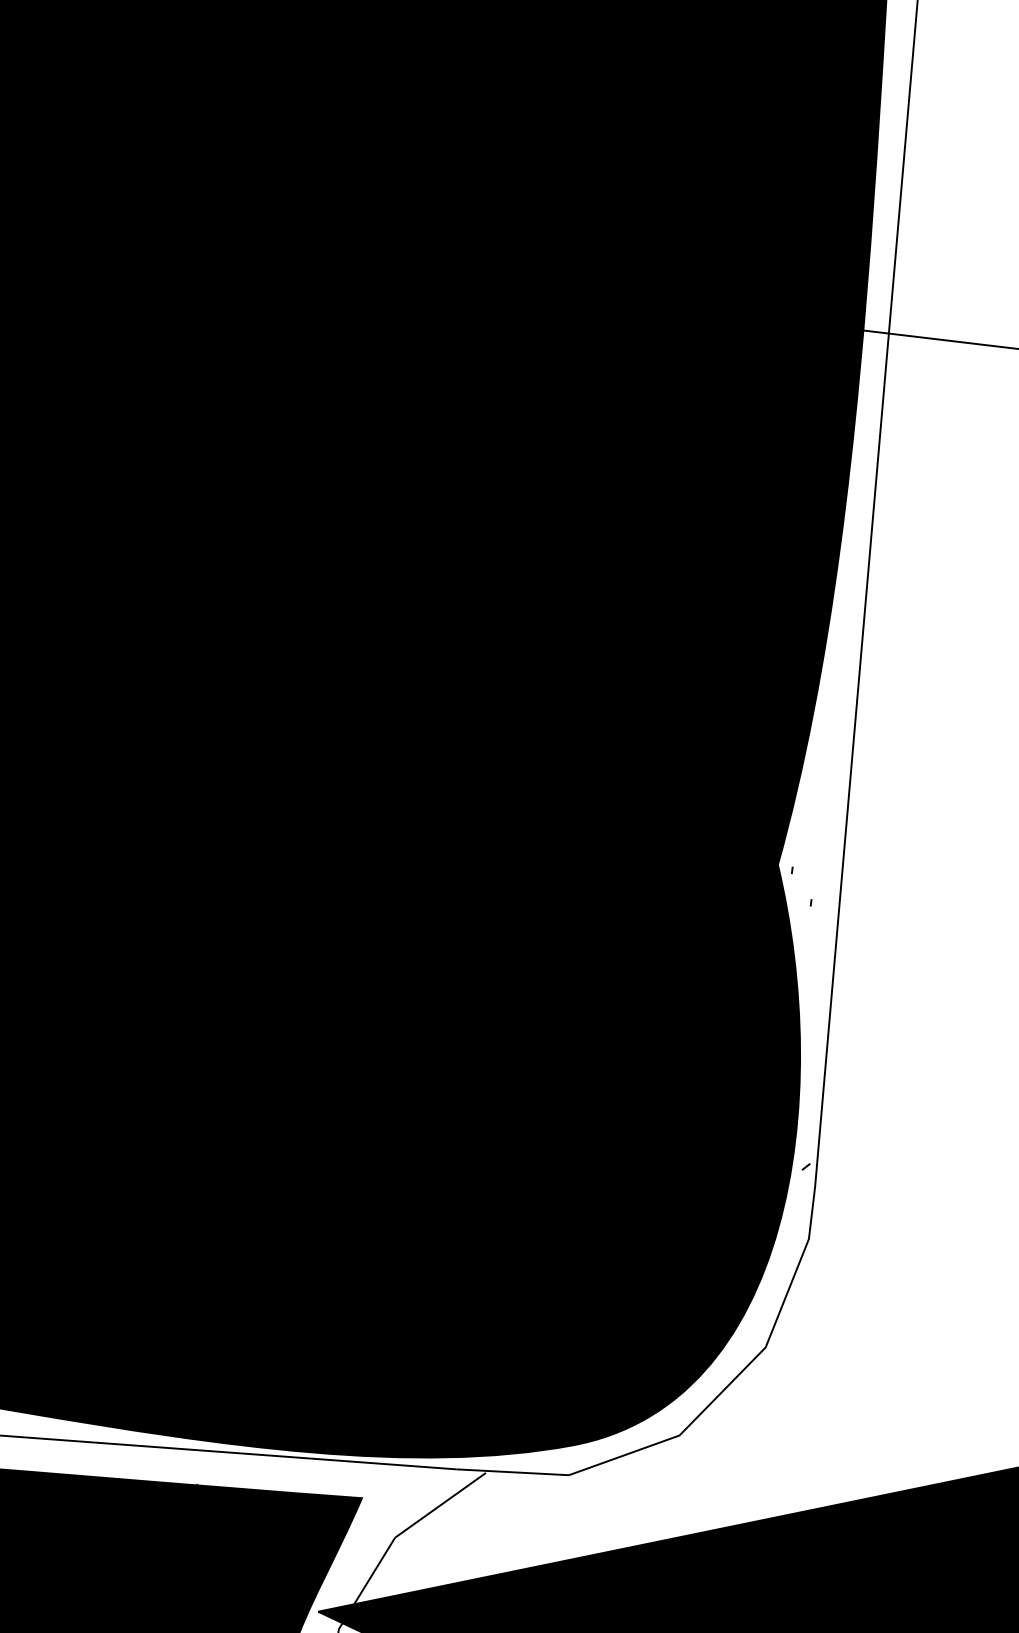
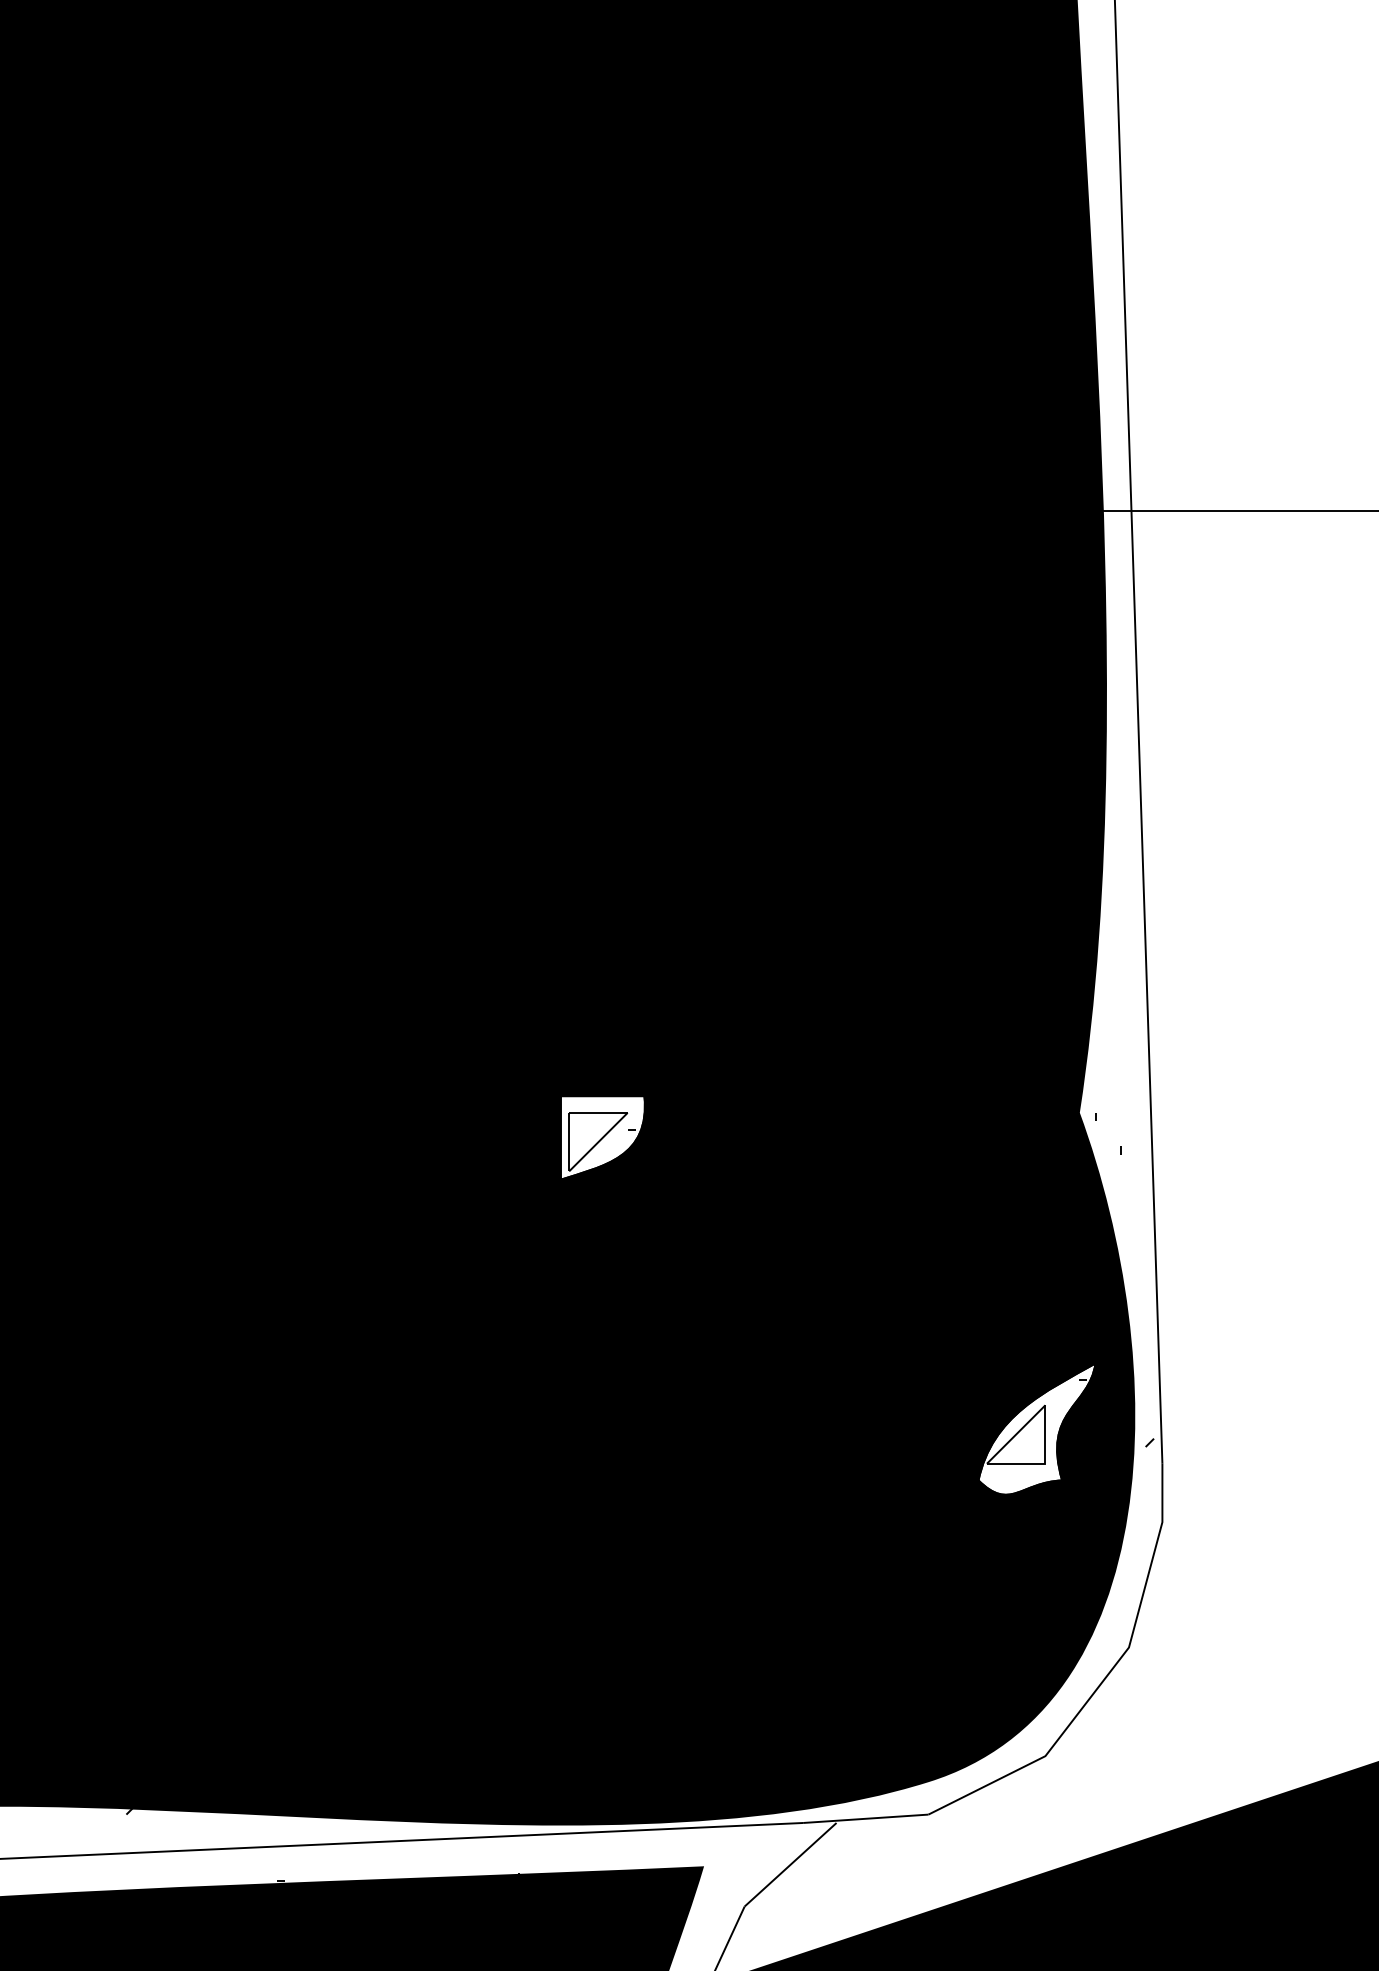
fill: (350, 836) -> (602, 1137), removed
fill: (706, 1142) -> (1036, 1428), removed

